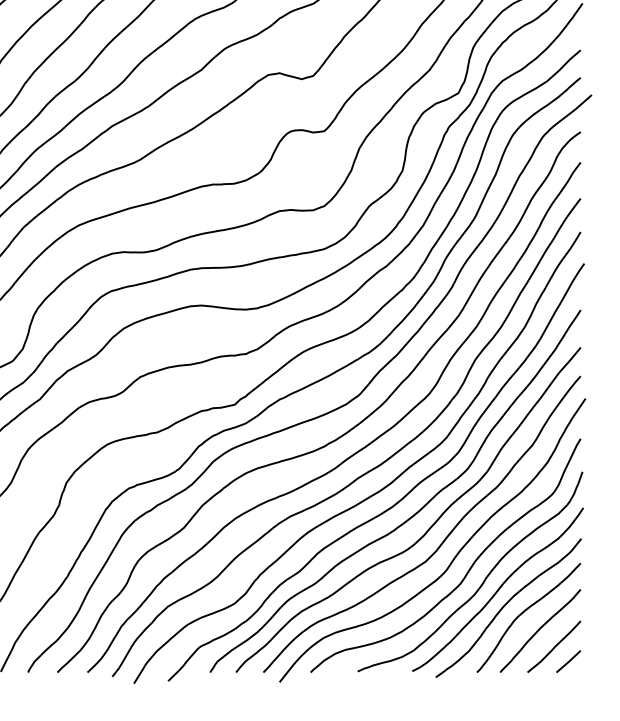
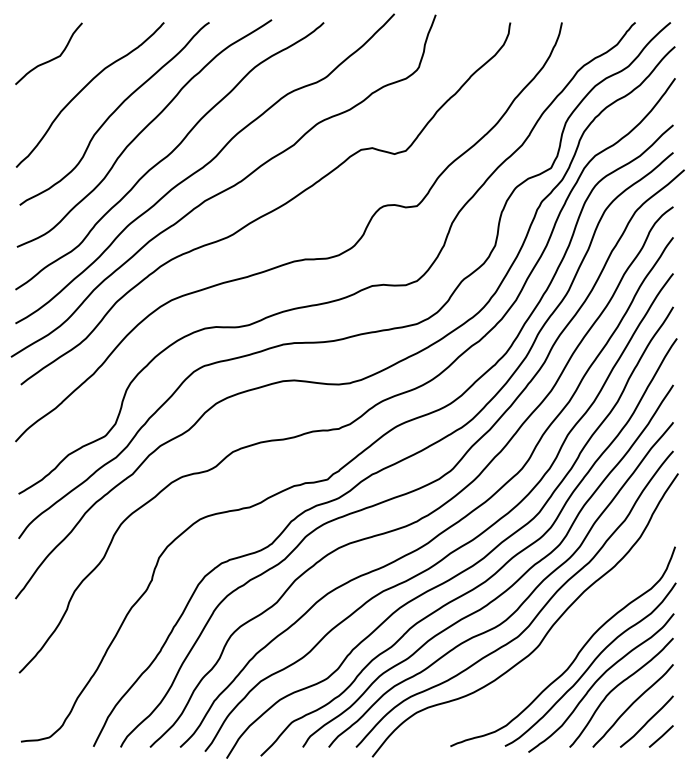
curve: (467, 570) -> (560, 645), removed

